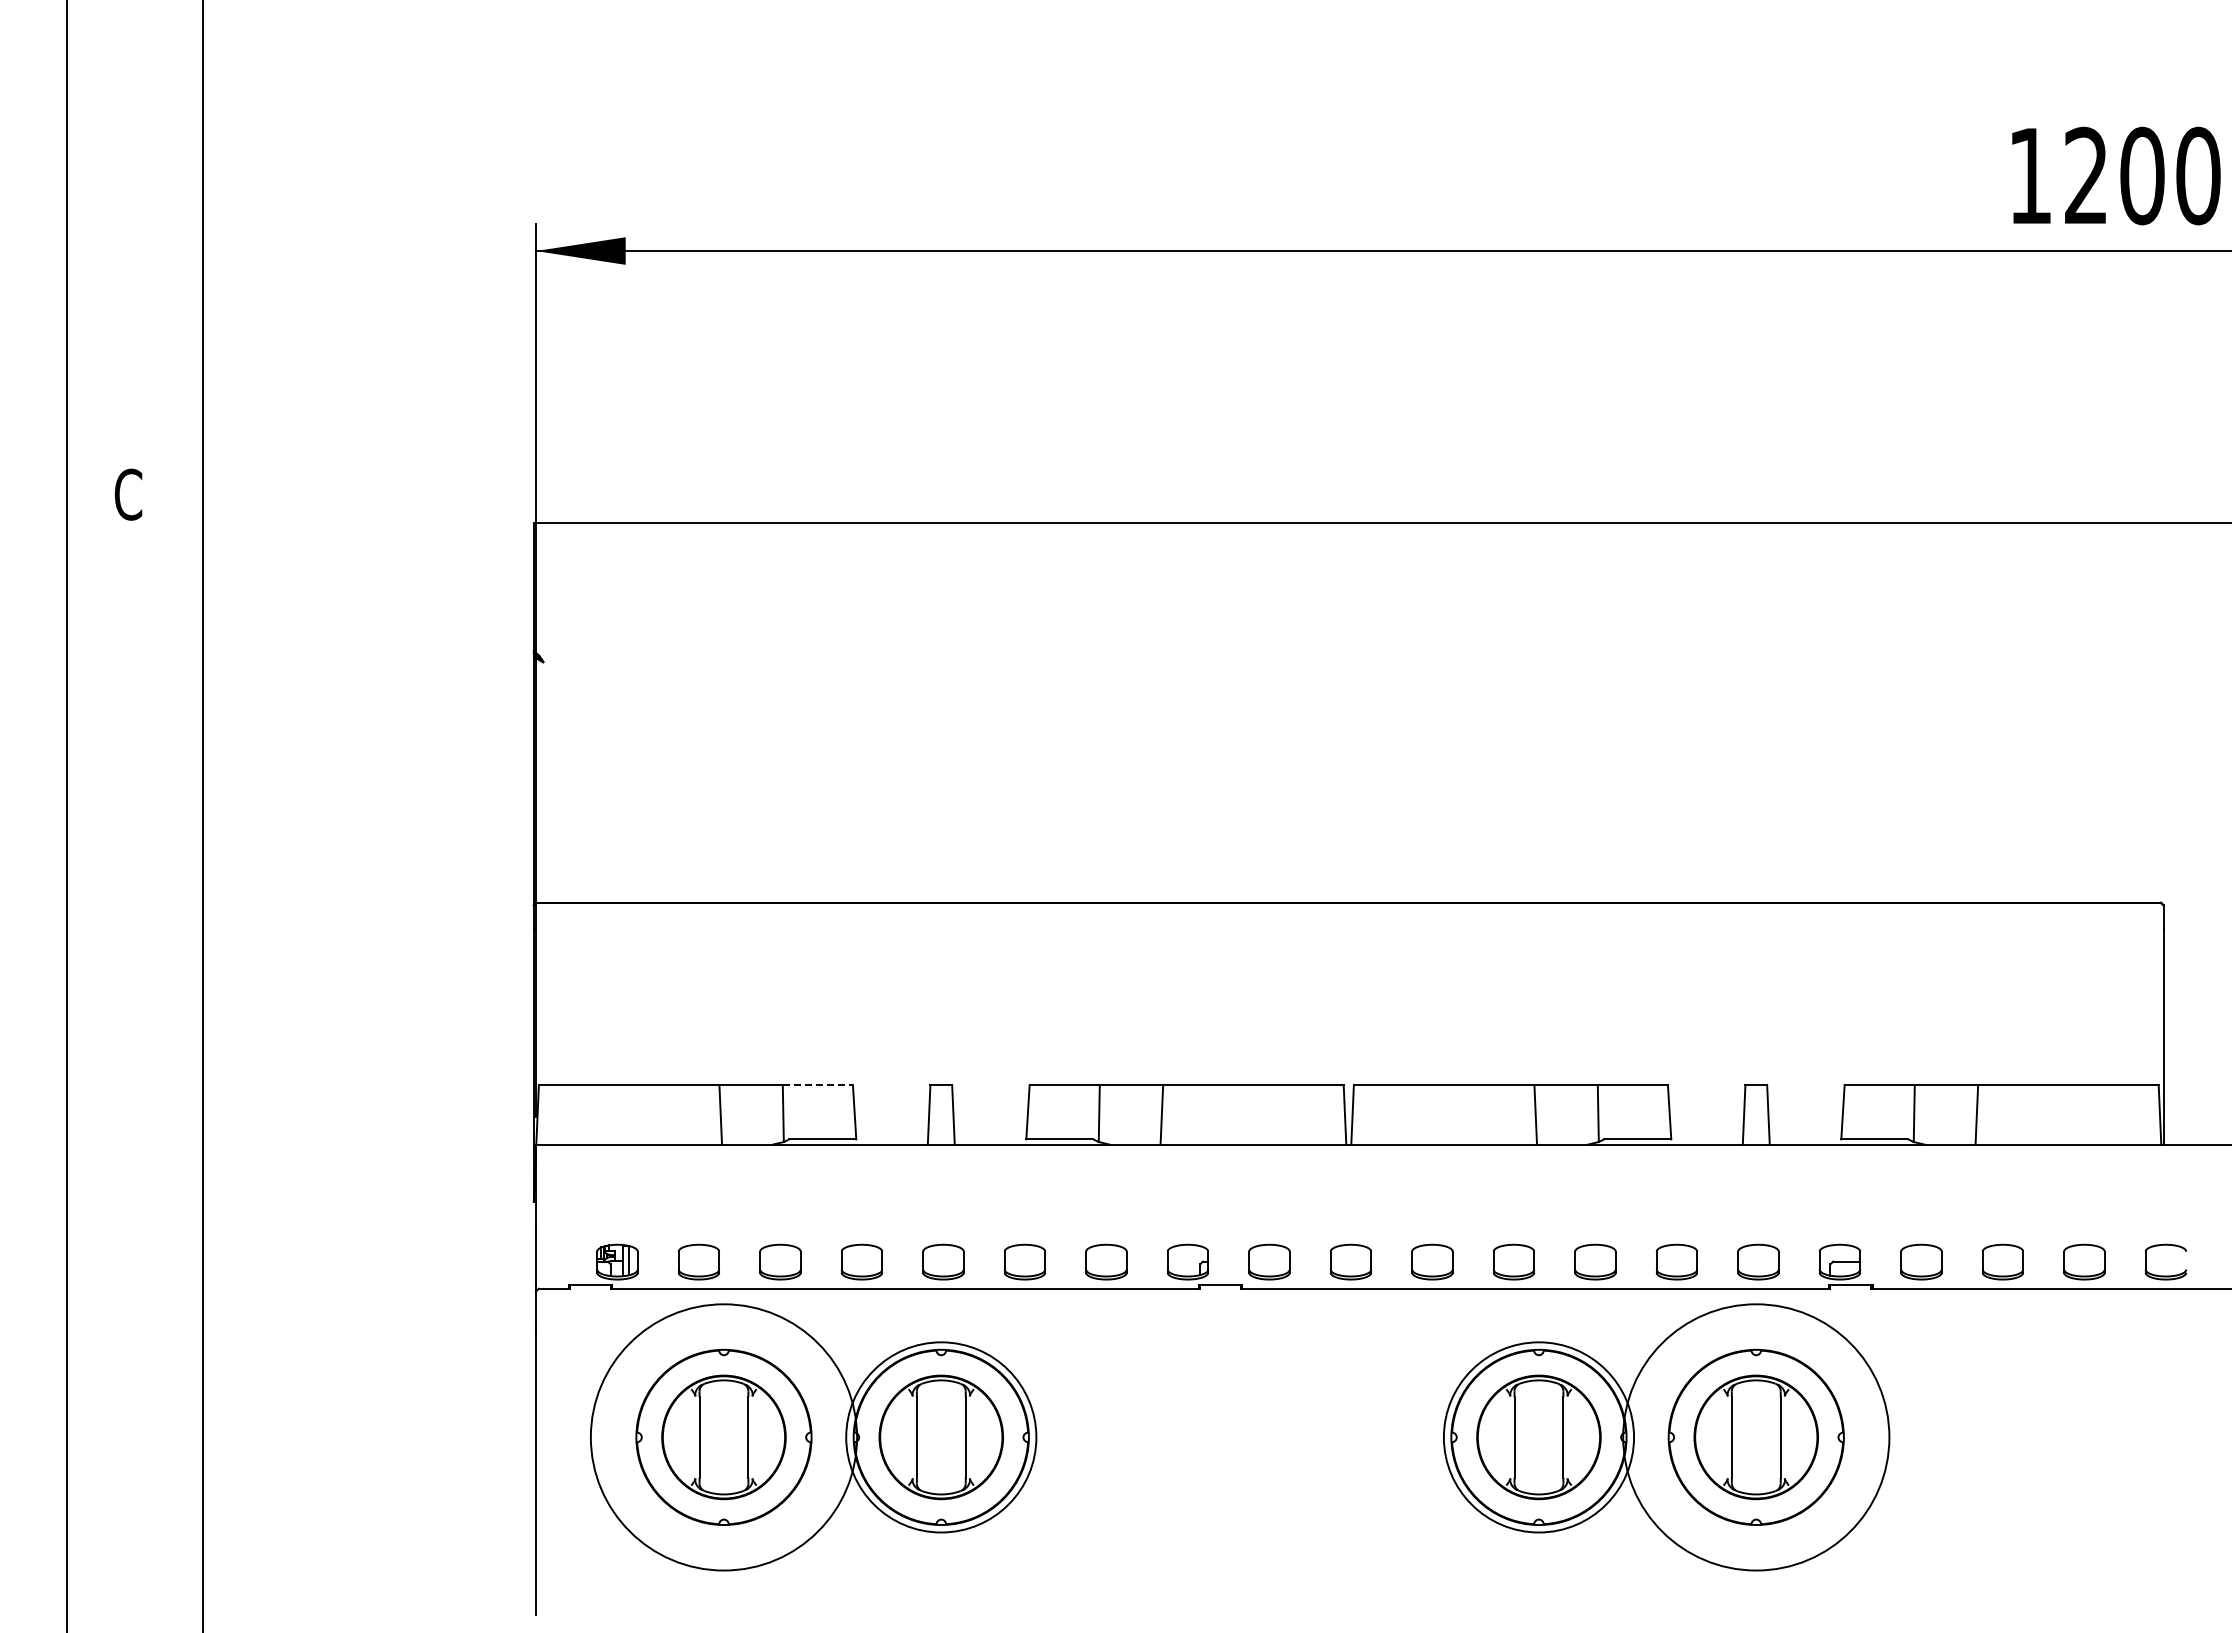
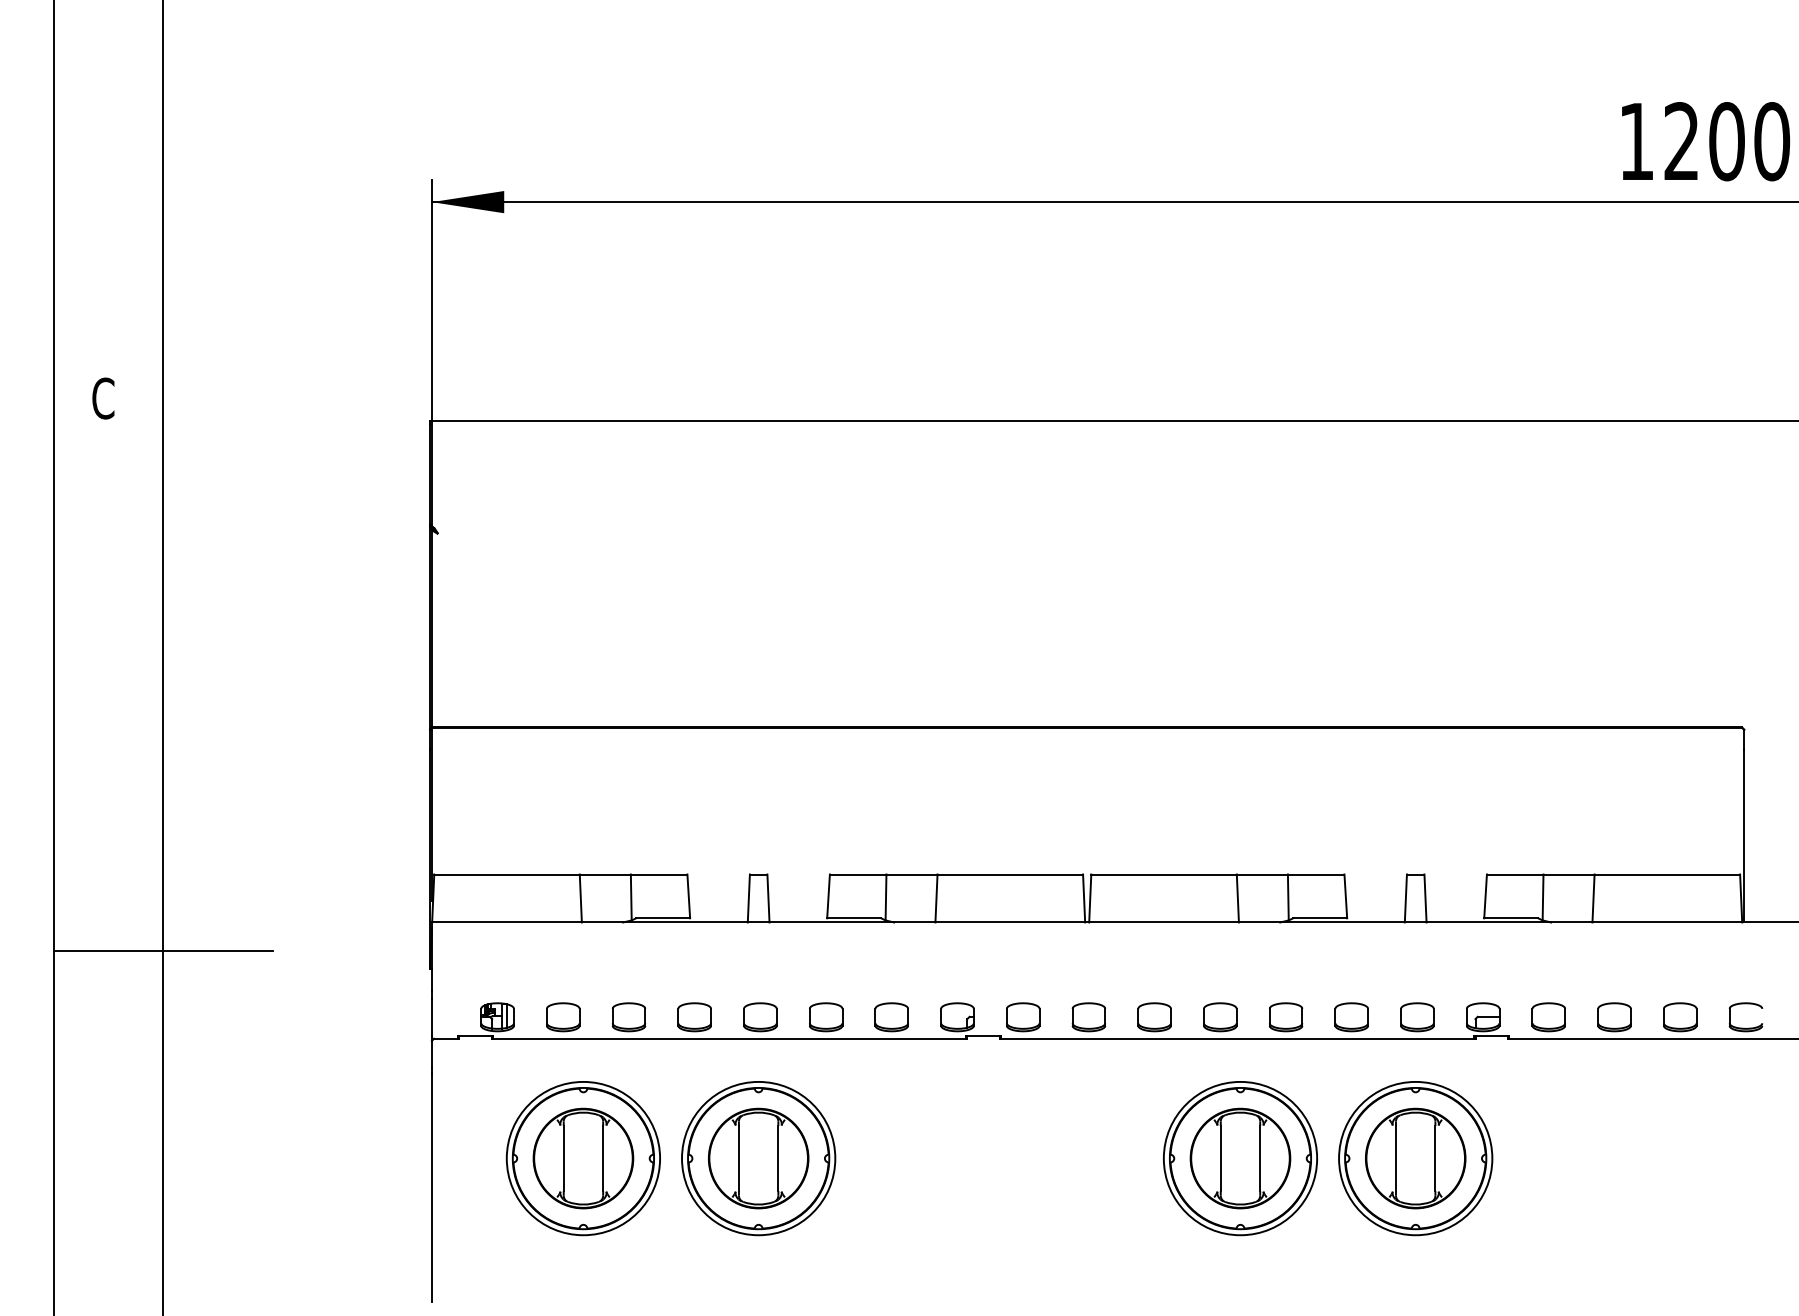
line: (818, 1085) -> (659, 874), dashed -> solid
line: (202, 1180) -> (163, 951), added
circle: (723, 1437) -> (583, 1158), size x0.71
circle: (1756, 1437) -> (1415, 1158), size x0.71

